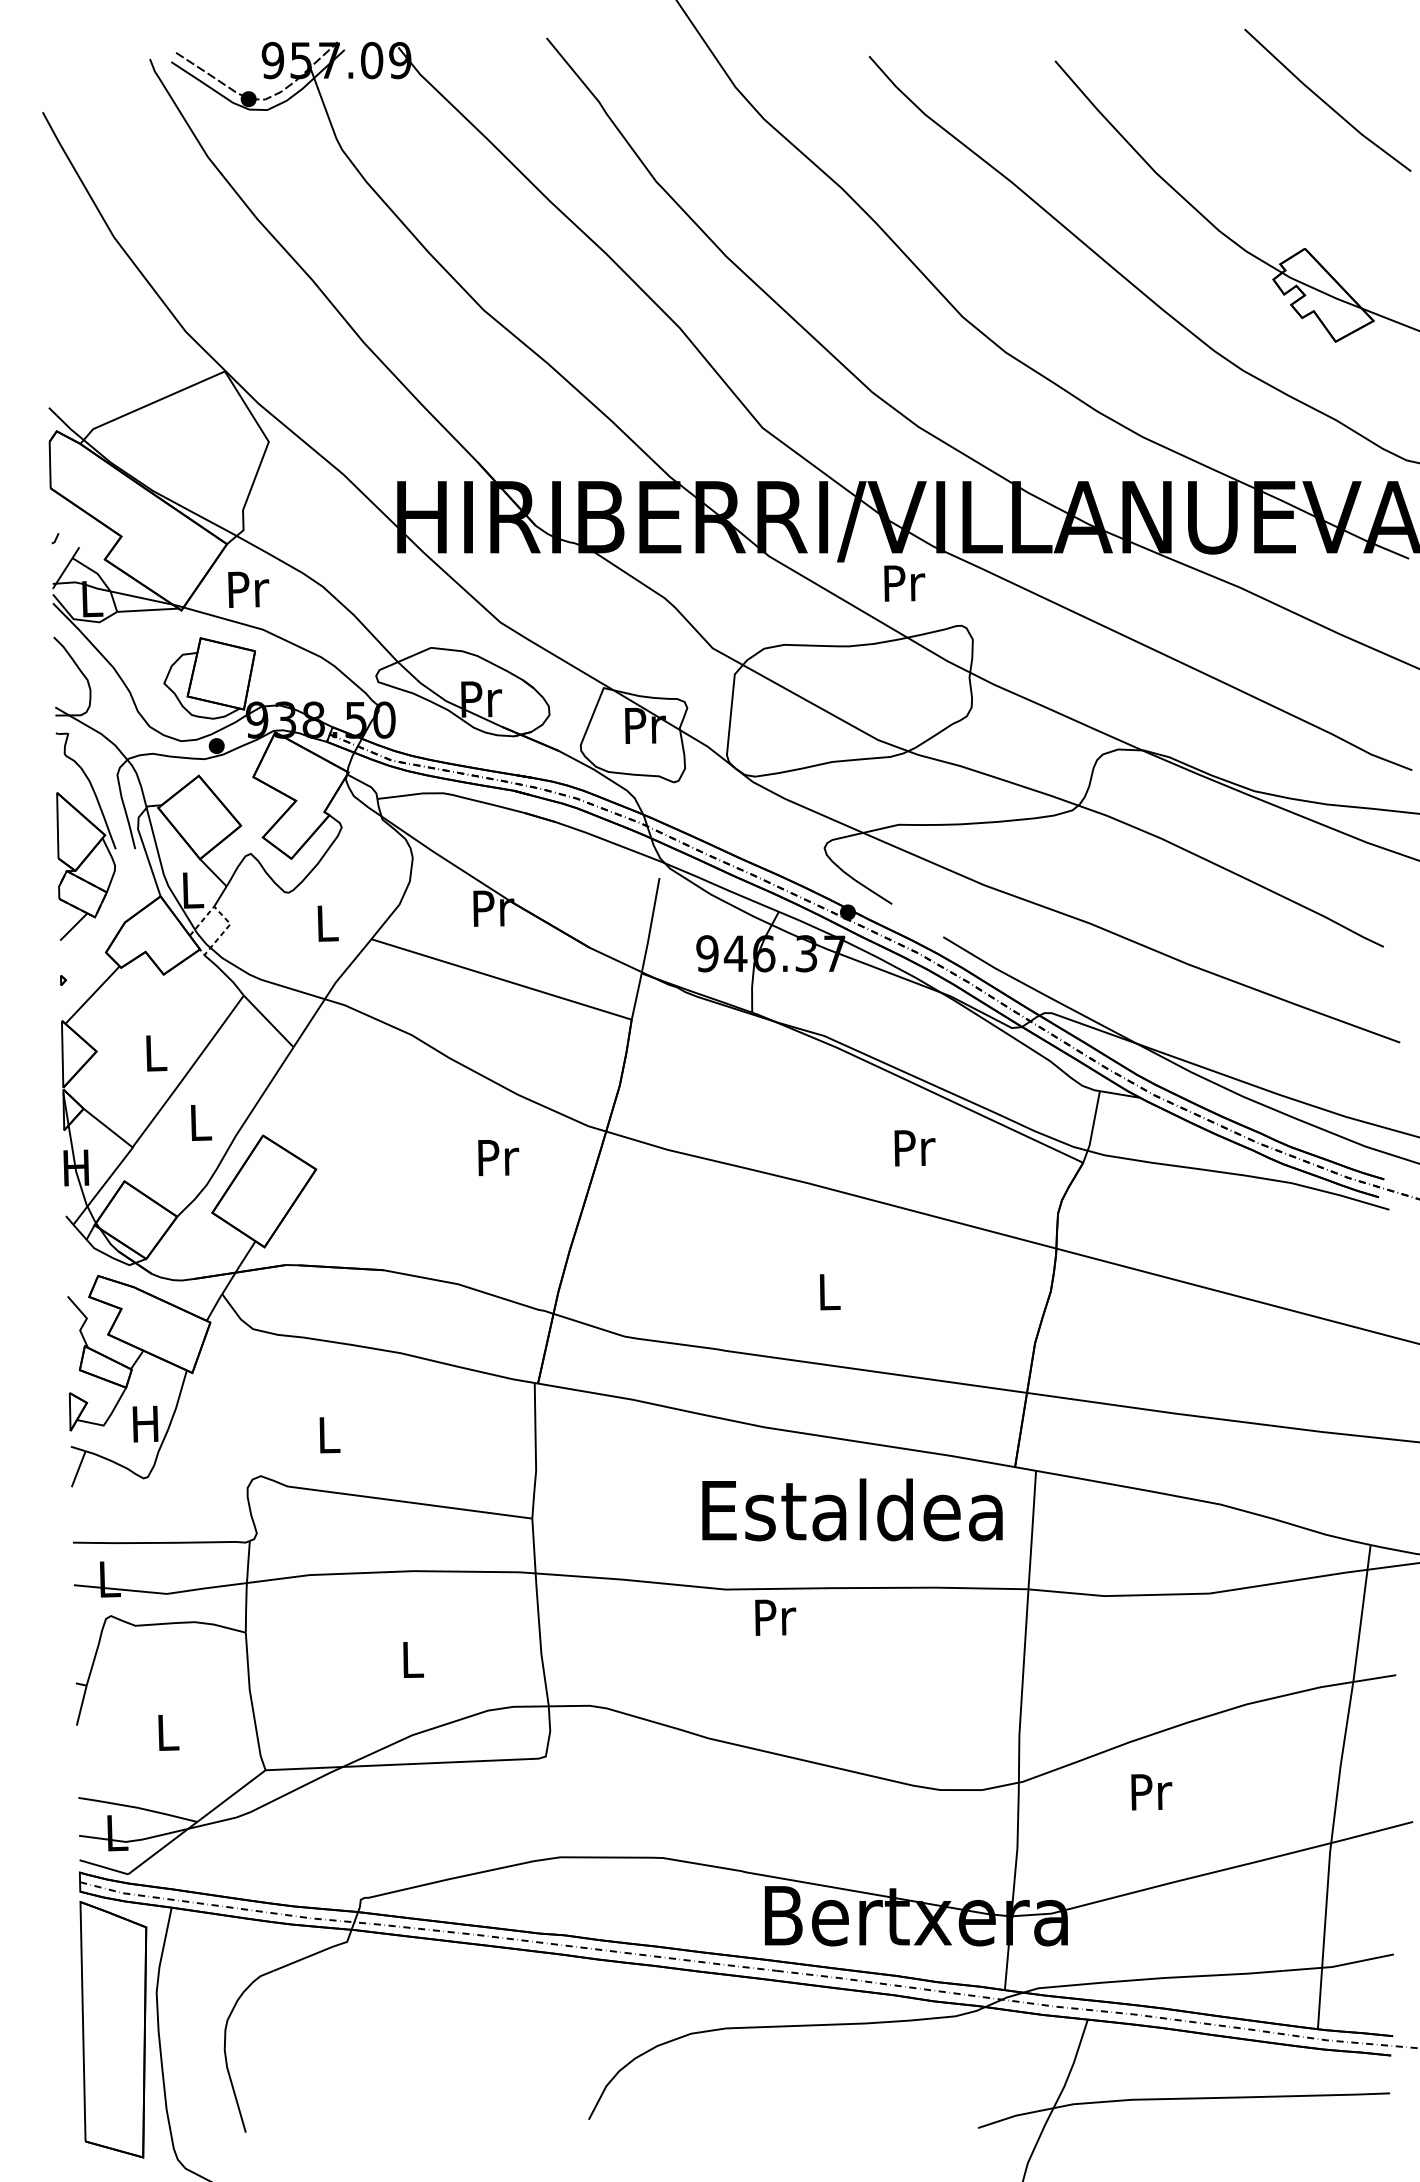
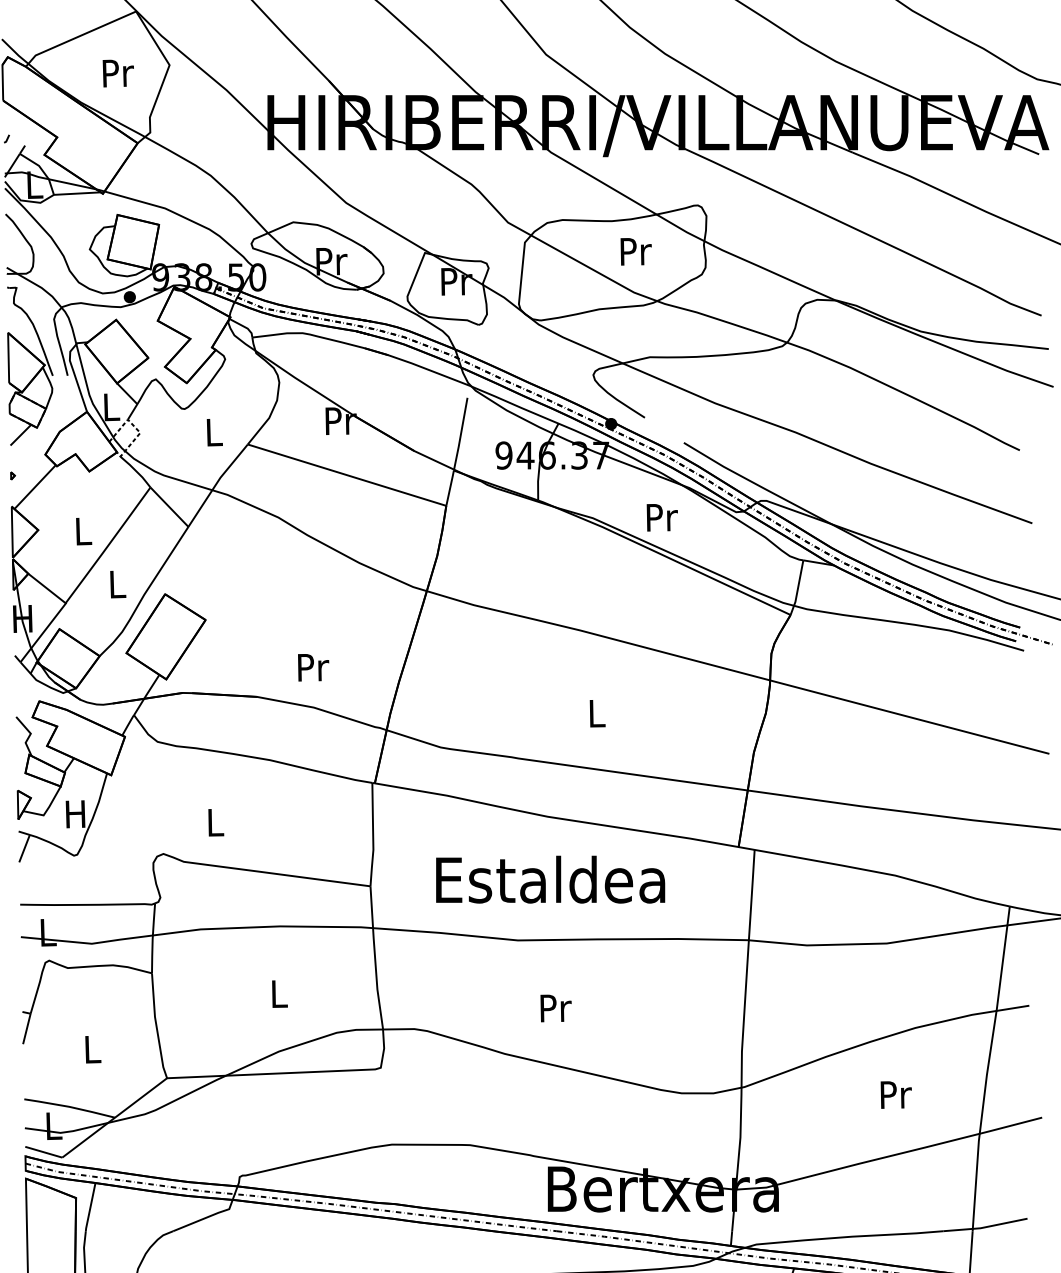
text: (904, 583) -> (636, 251), moved
text: (248, 589) -> (118, 73), moved
text: (914, 1148) -> (661, 517), moved
text: (498, 1158) -> (313, 668), moved
text: (852, 1509) -> (550, 879), moved
text: (775, 1617) -> (555, 1008), moved
text: (1151, 1792) -> (896, 1095), moved

